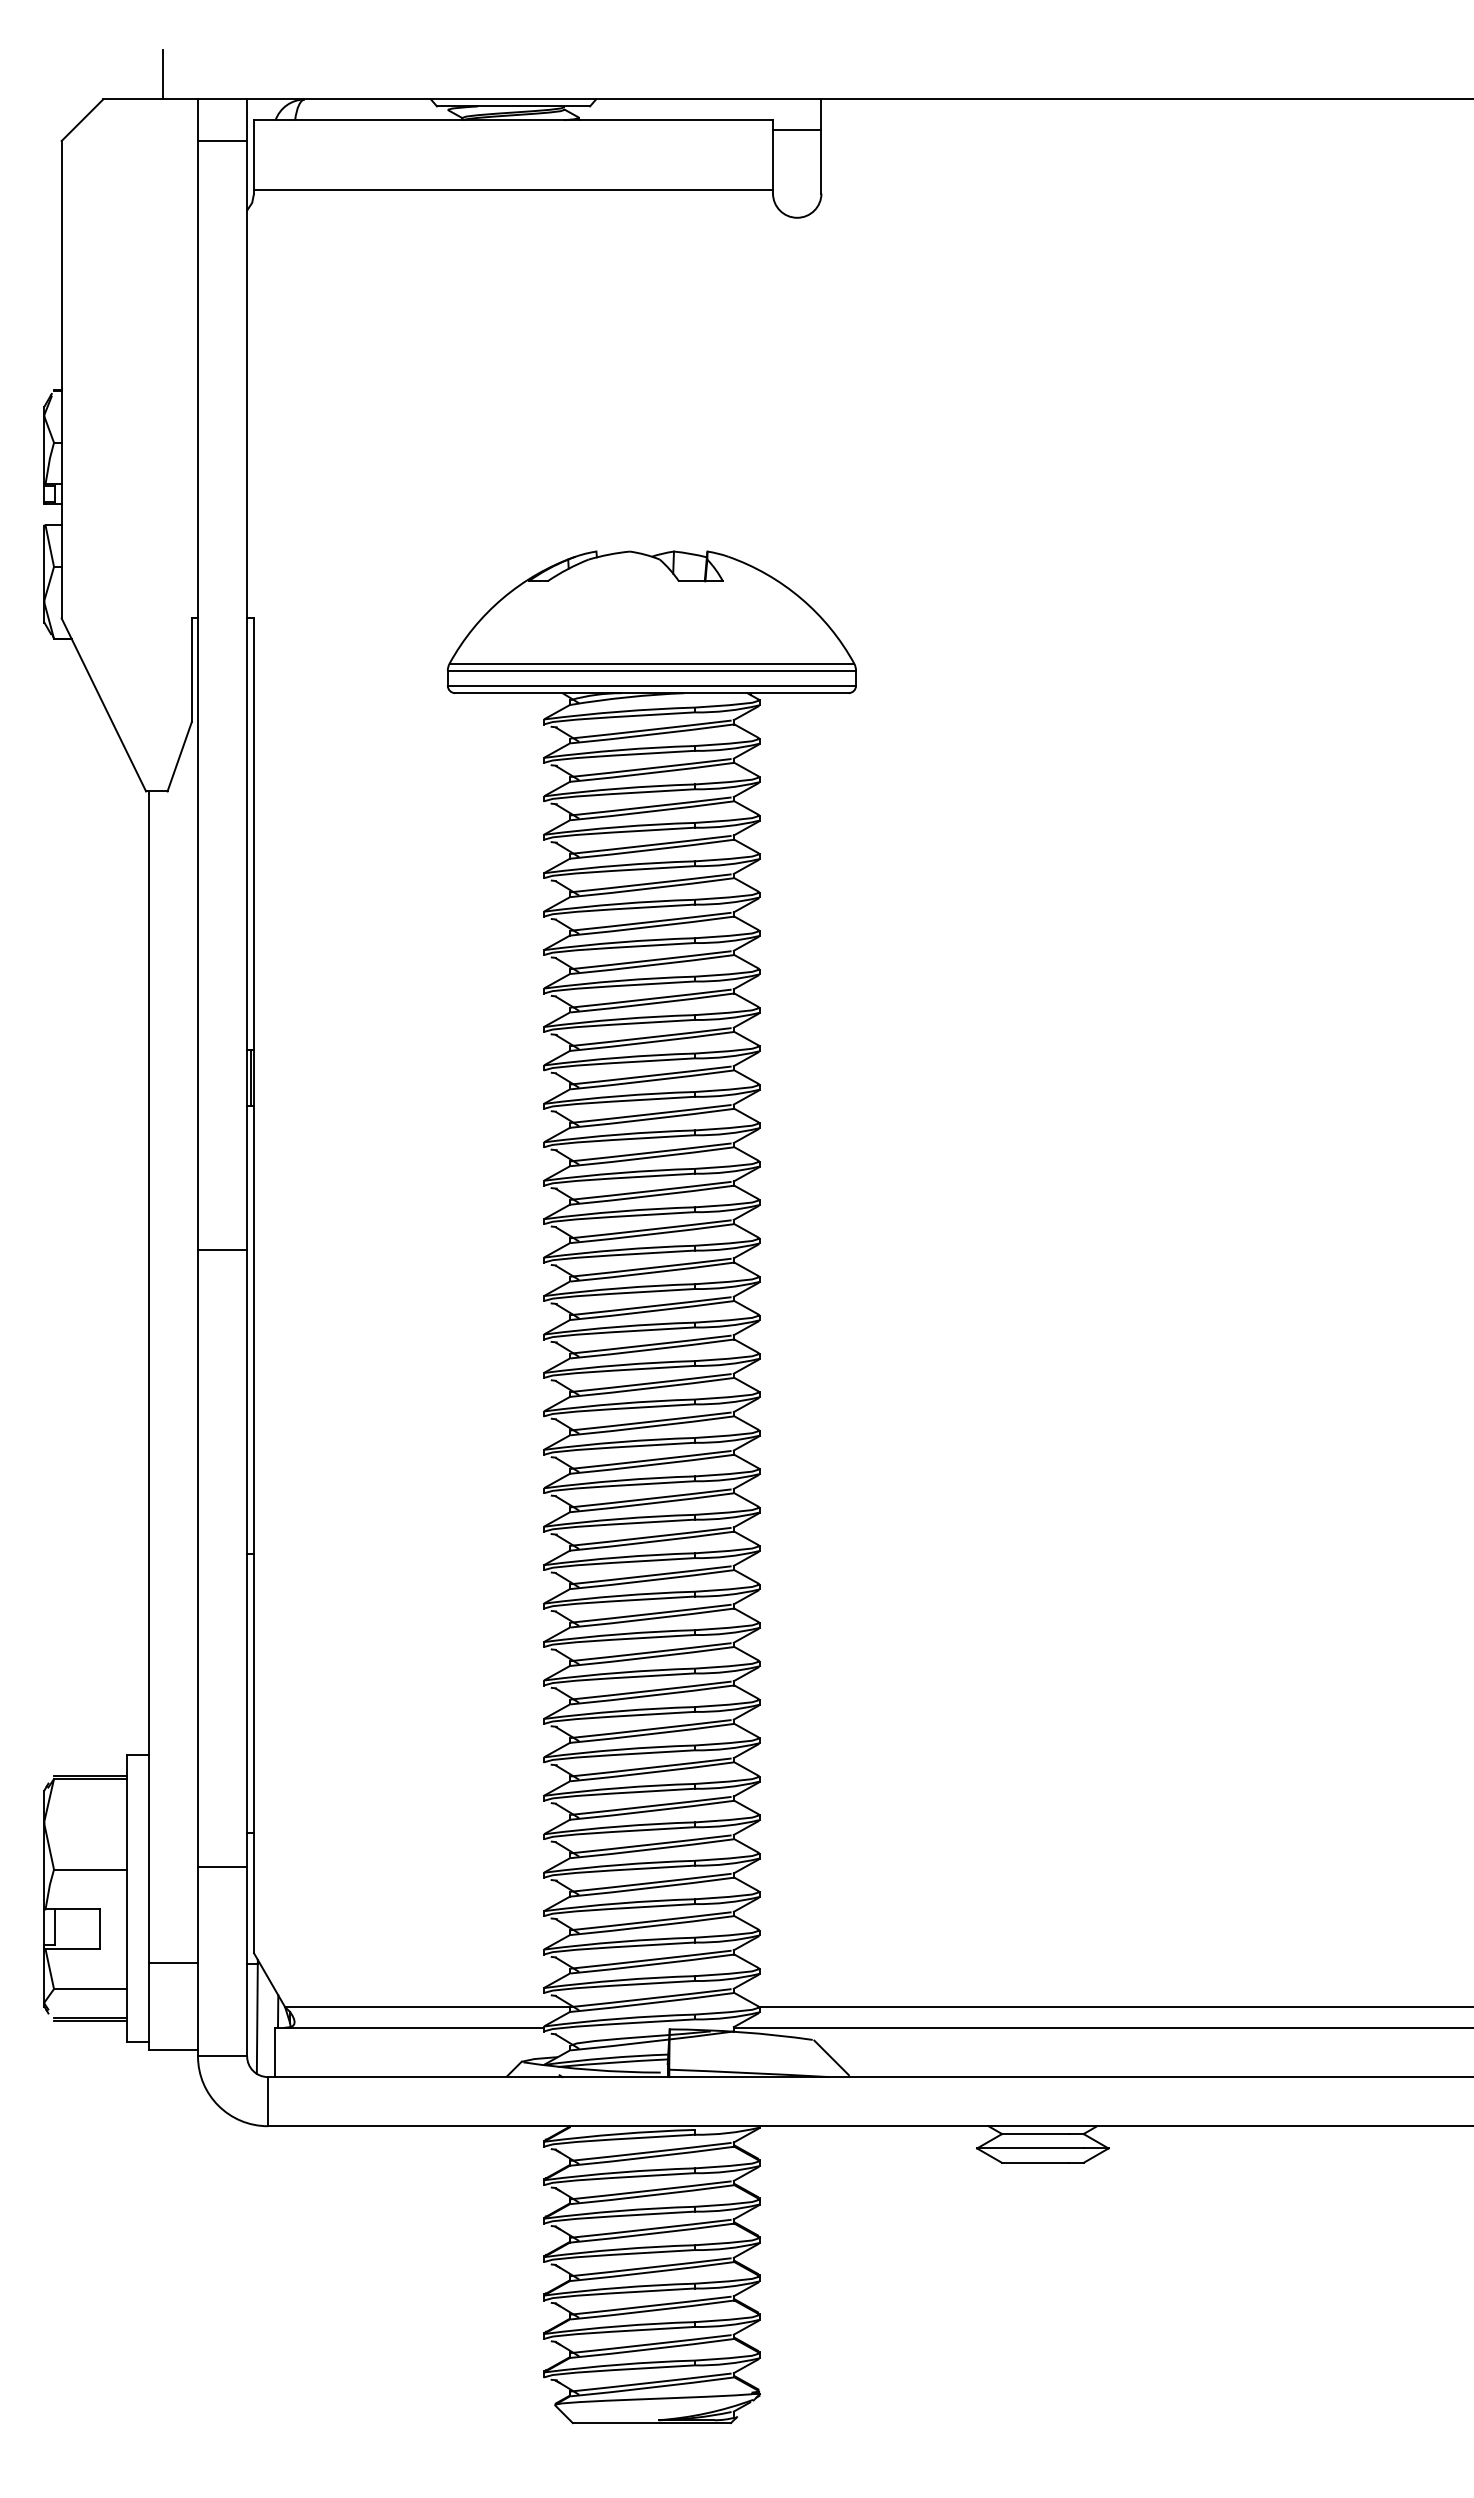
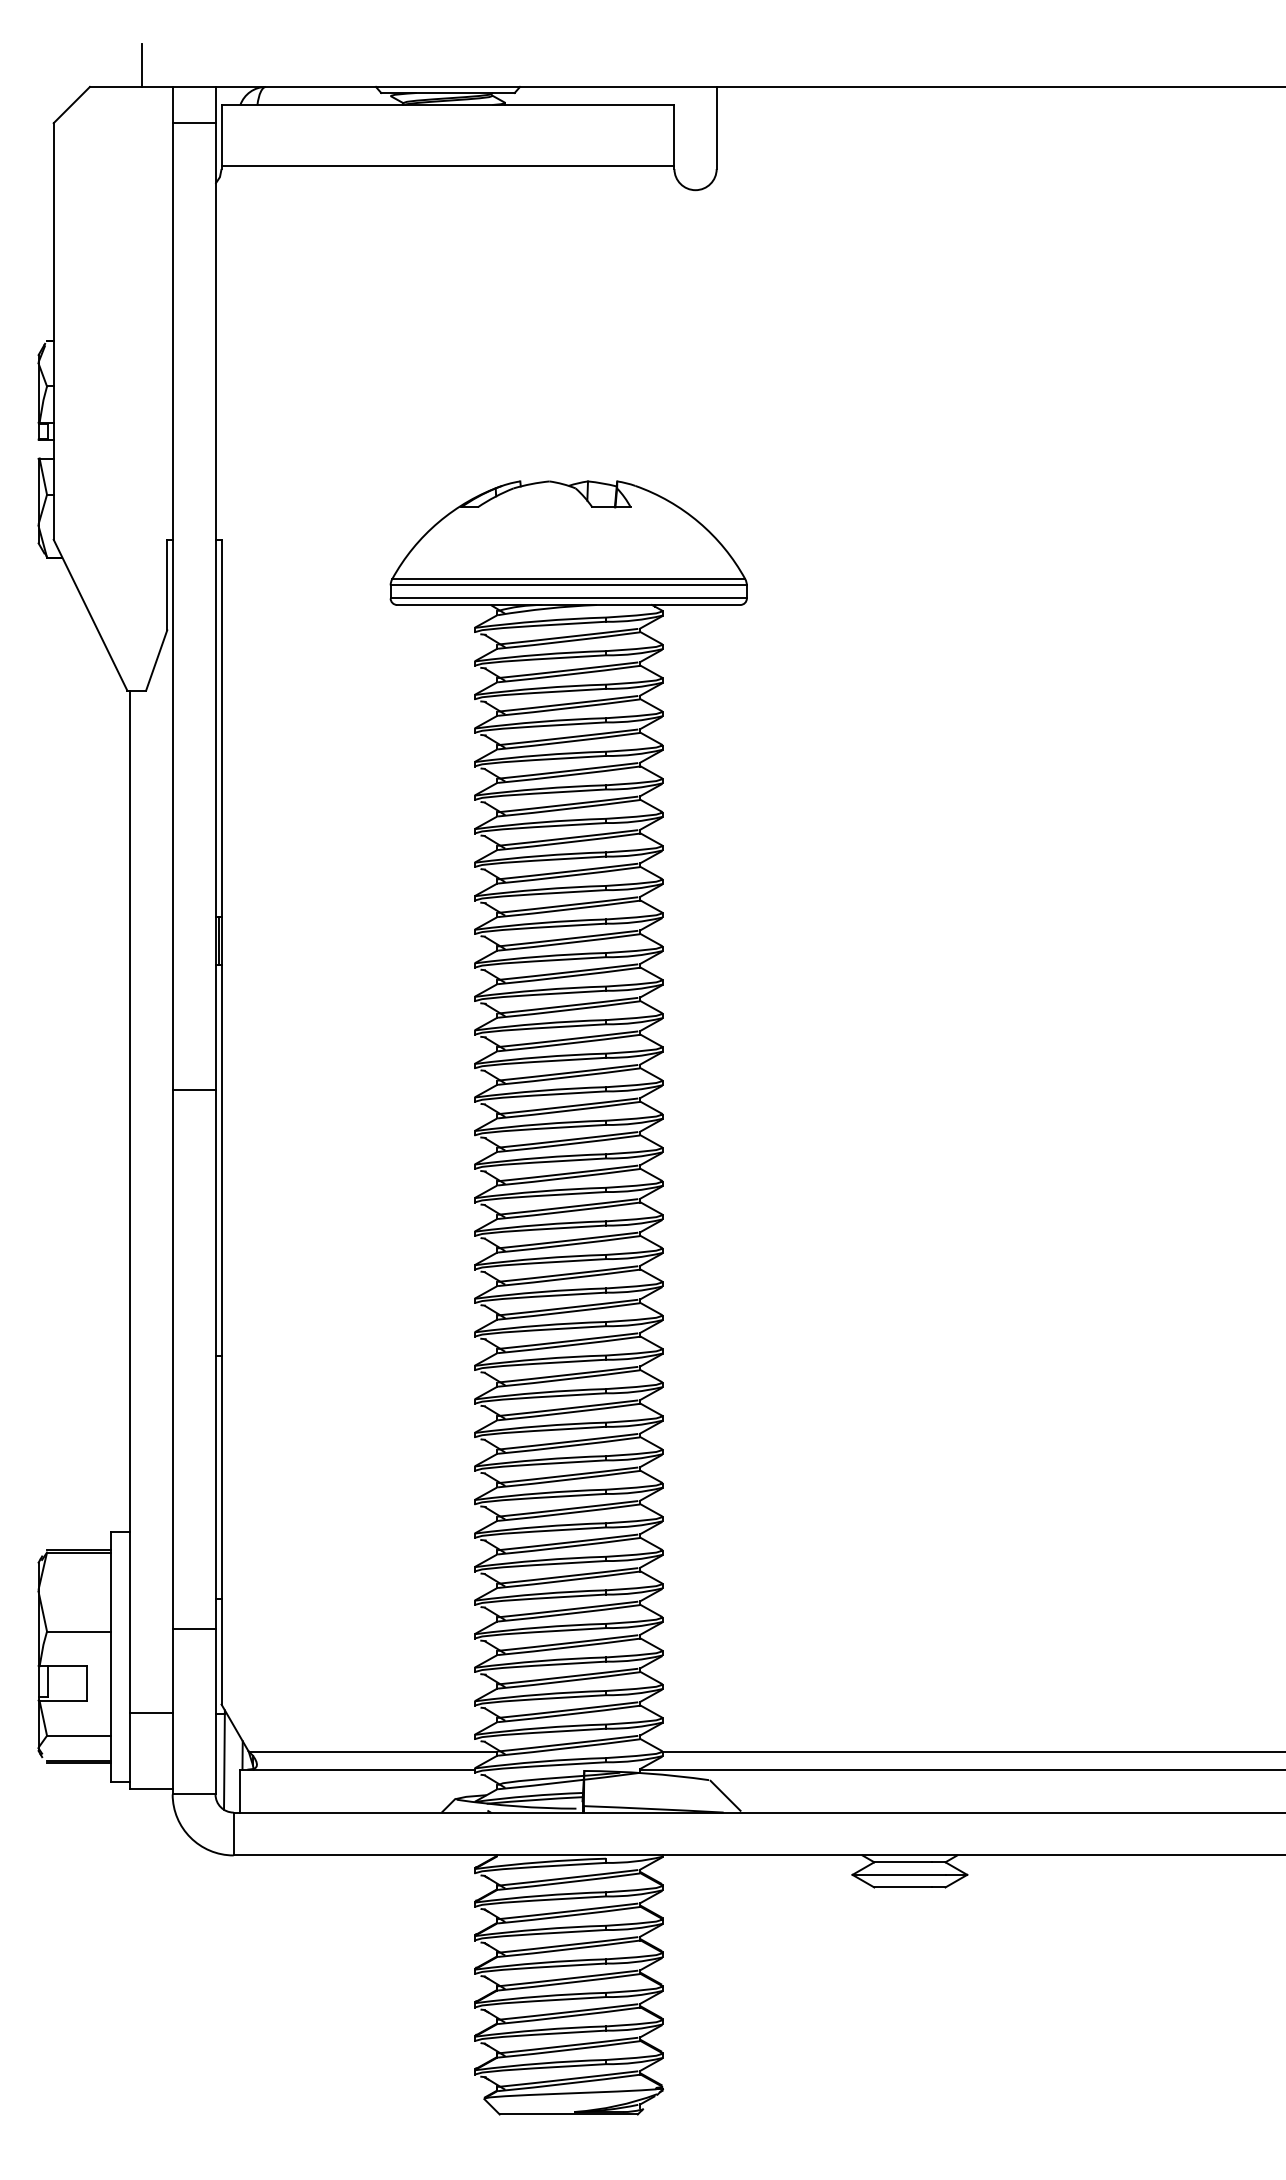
line: (797, 130) -> (695, 113), removed

